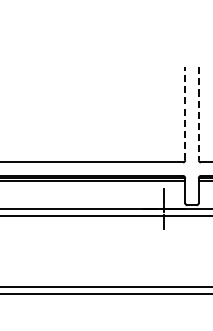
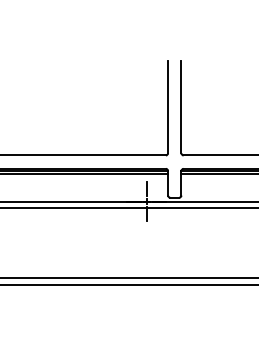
line: (185, 113) -> (168, 107), dashed -> solid
line: (198, 113) -> (181, 107), dashed -> solid

